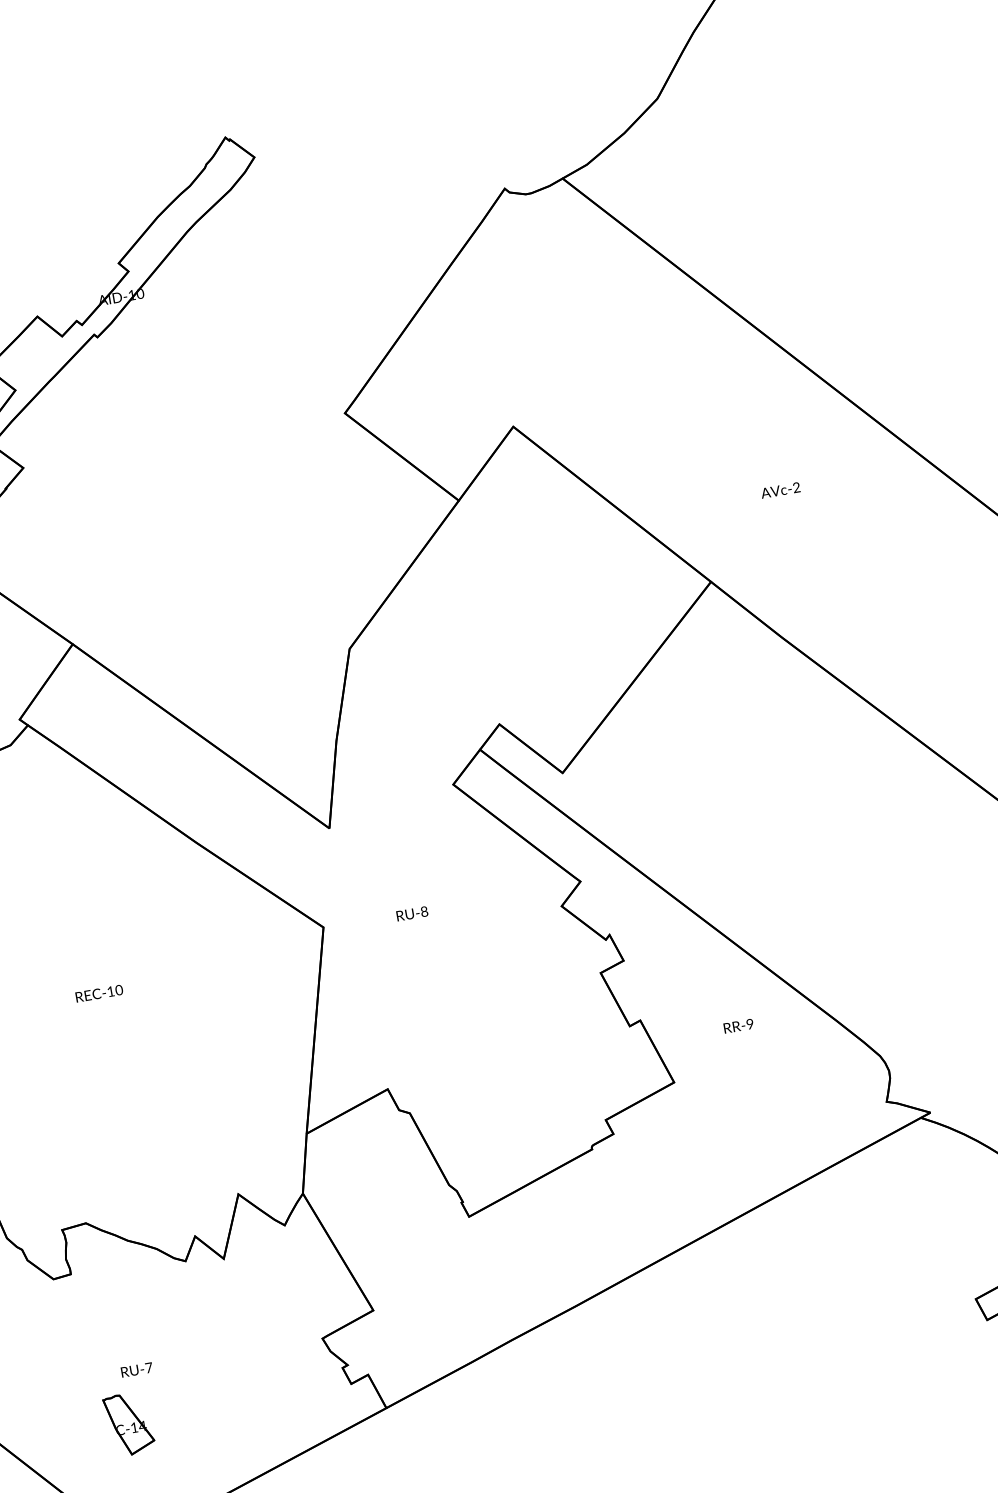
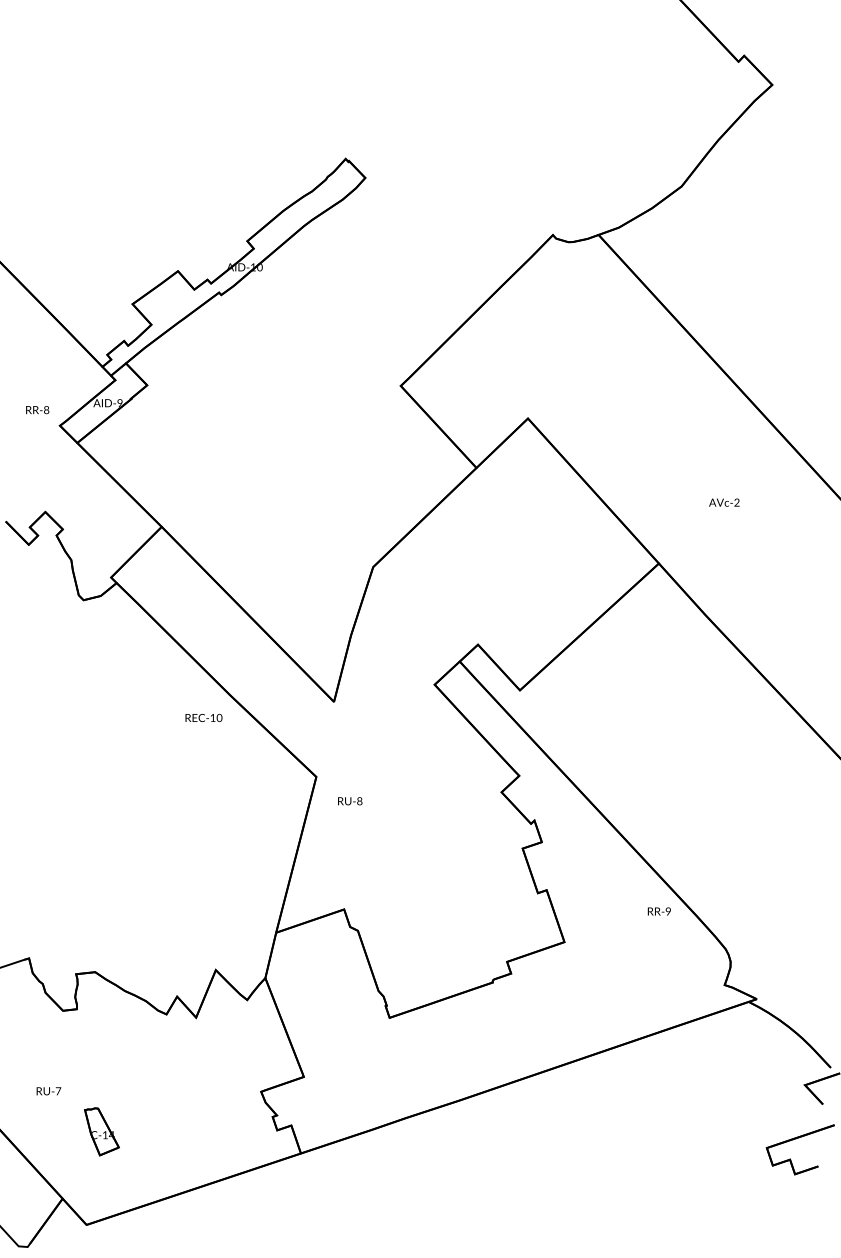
text: (412, 914) -> (350, 801), moved
text: (98, 993) -> (203, 717), moved
text: (737, 1026) -> (658, 911), moved
text: (136, 1370) -> (48, 1091), moved

